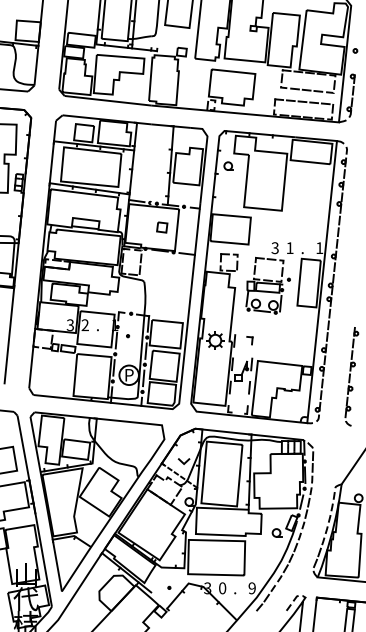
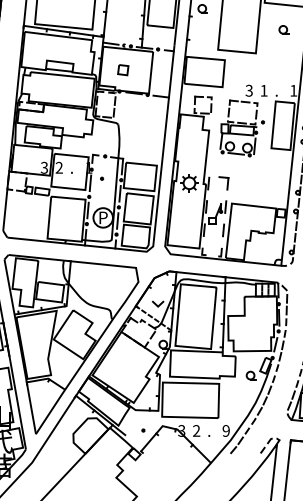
part: (309, 186) -> (283, 29), added
part: (162, 227) -> (123, 70), moved
part: (249, 340) -> (223, 183), size x1.67
text: (222, 588) -> (196, 431), 0 -> 2

